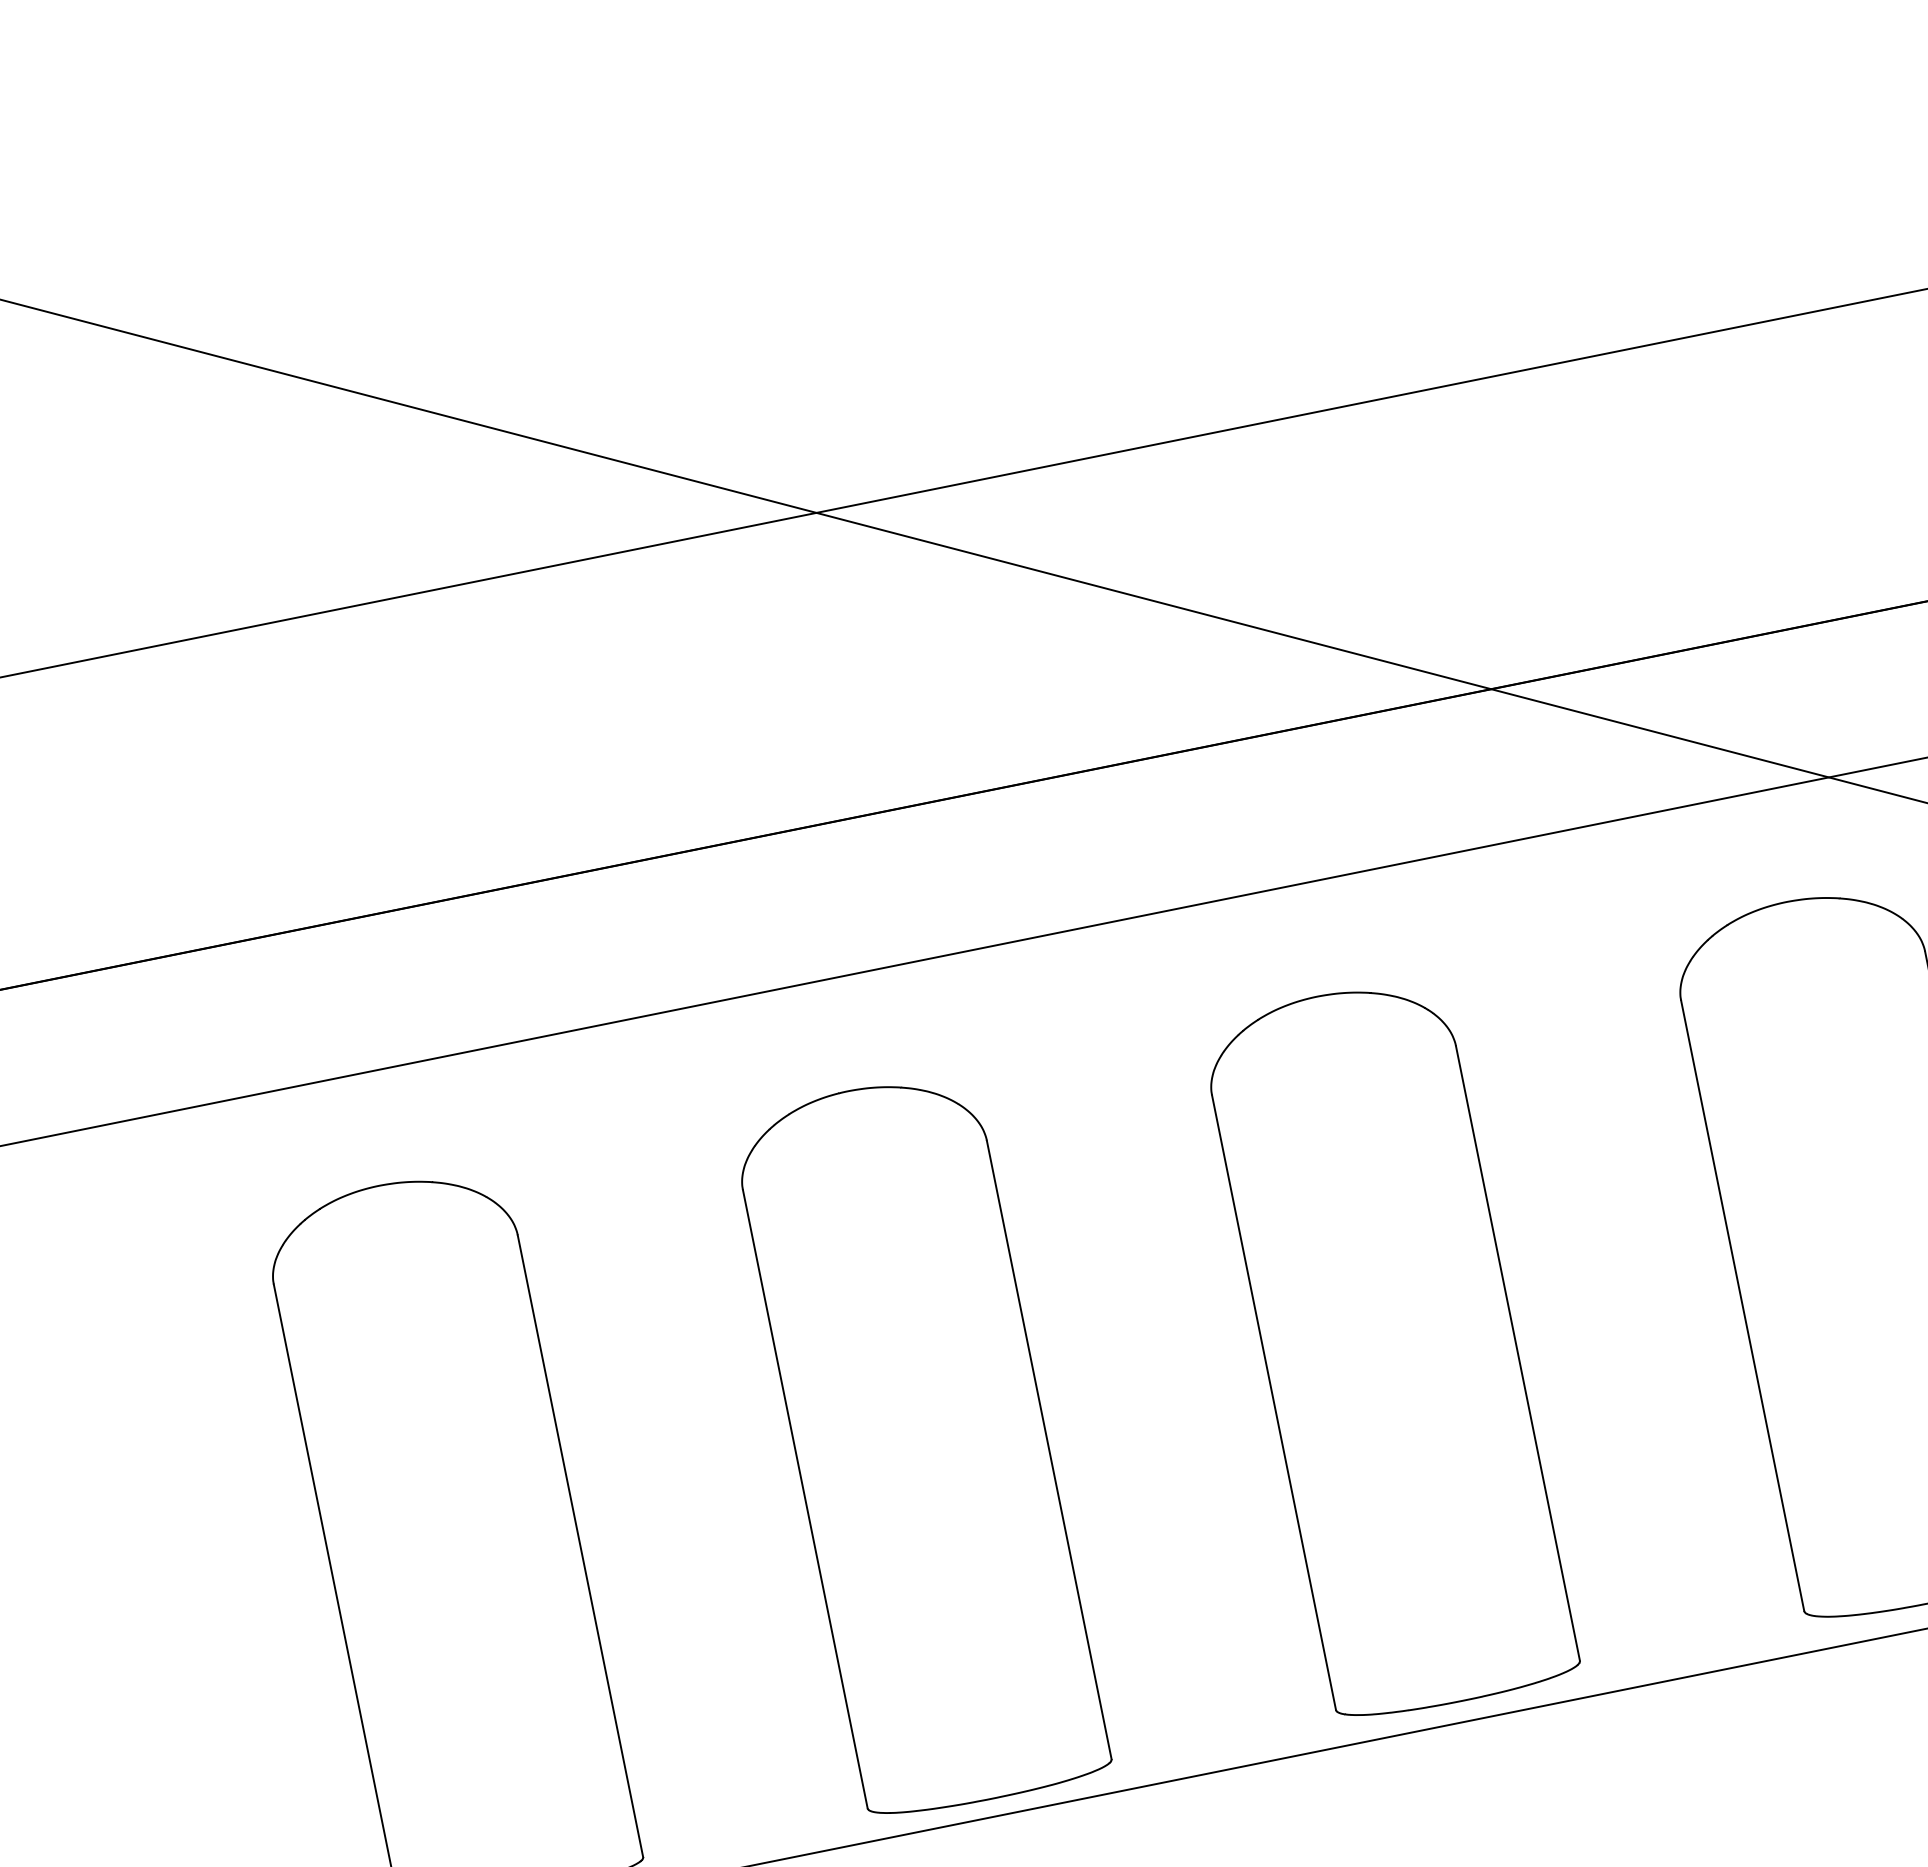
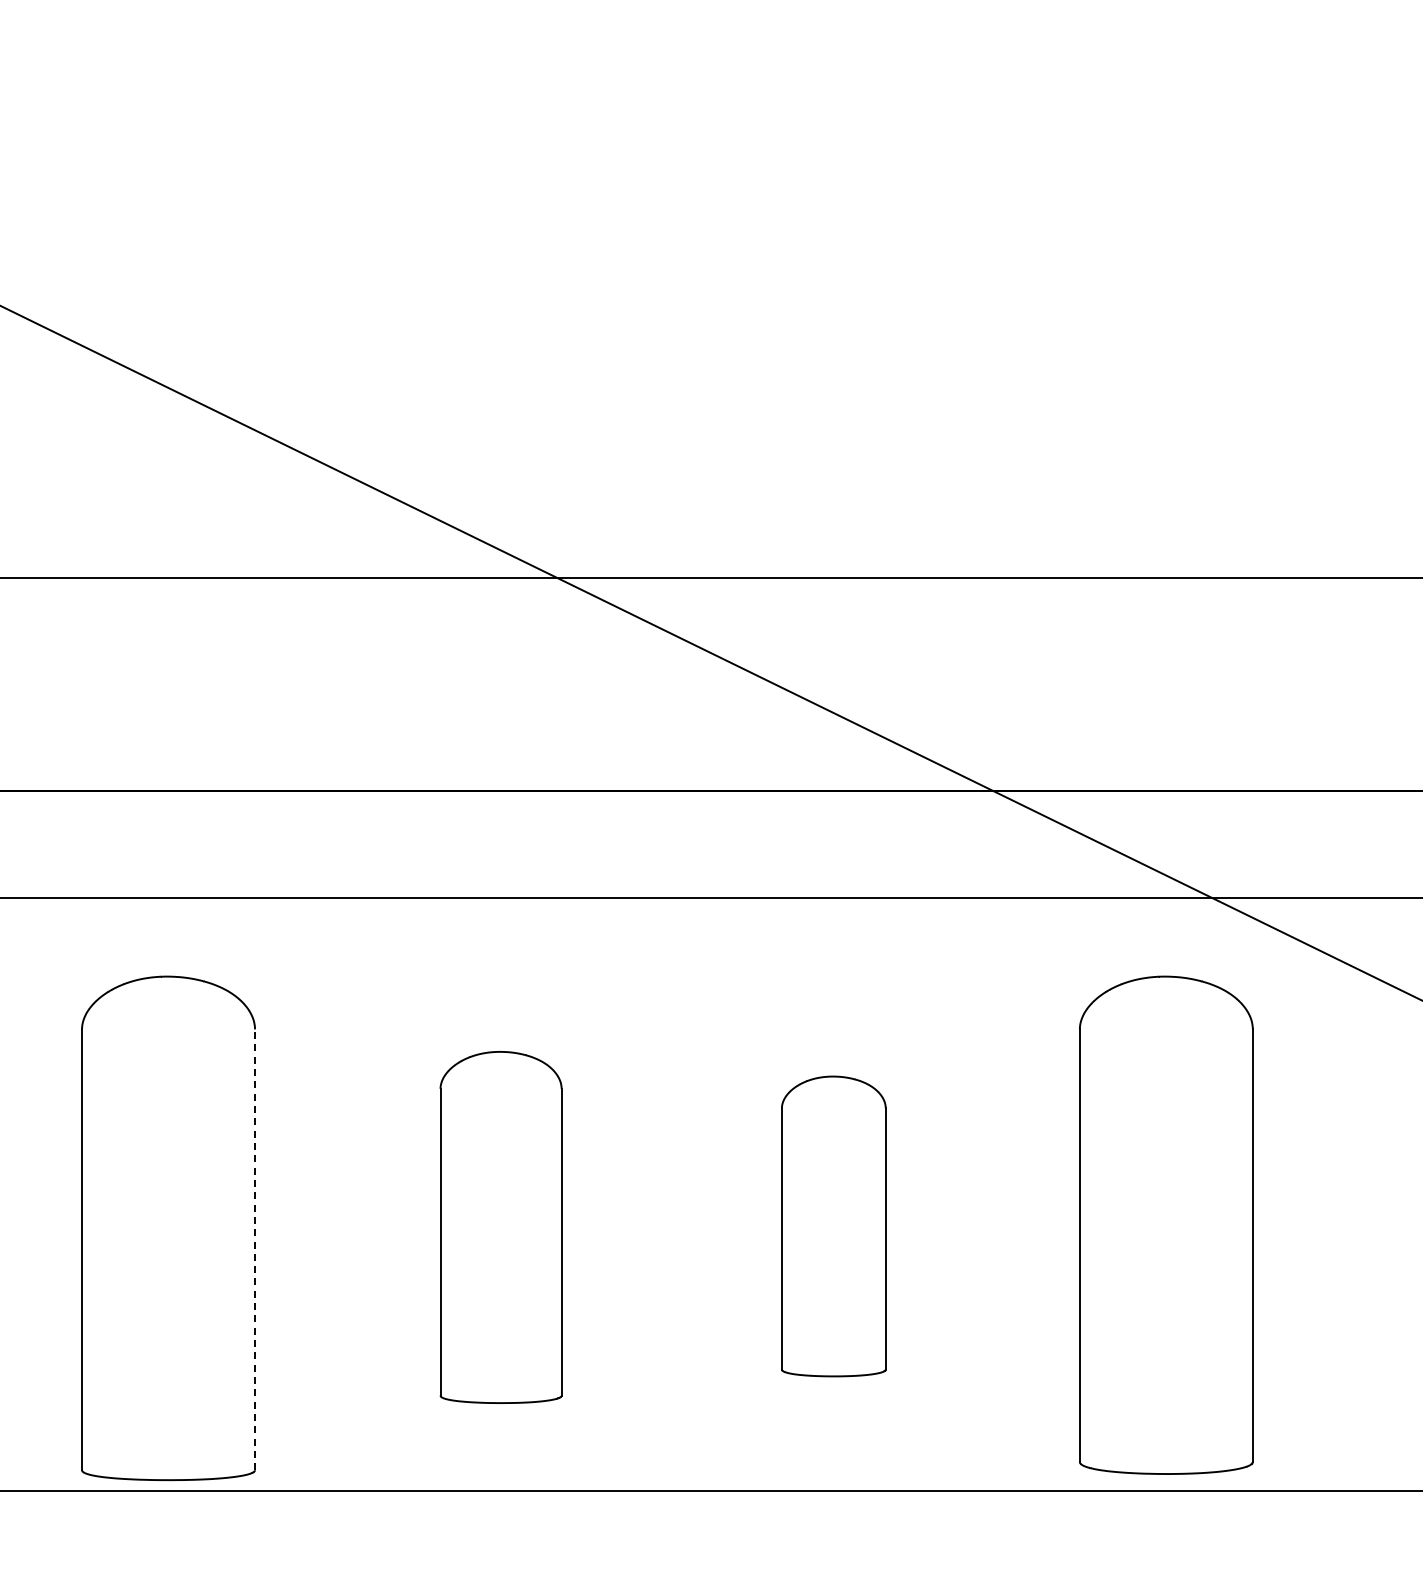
part: (1389, 1348) -> (833, 1226), size x0.6
part: (920, 1444) -> (500, 1227), size x0.7
line: (581, 1545) -> (255, 1249), solid -> dashed

